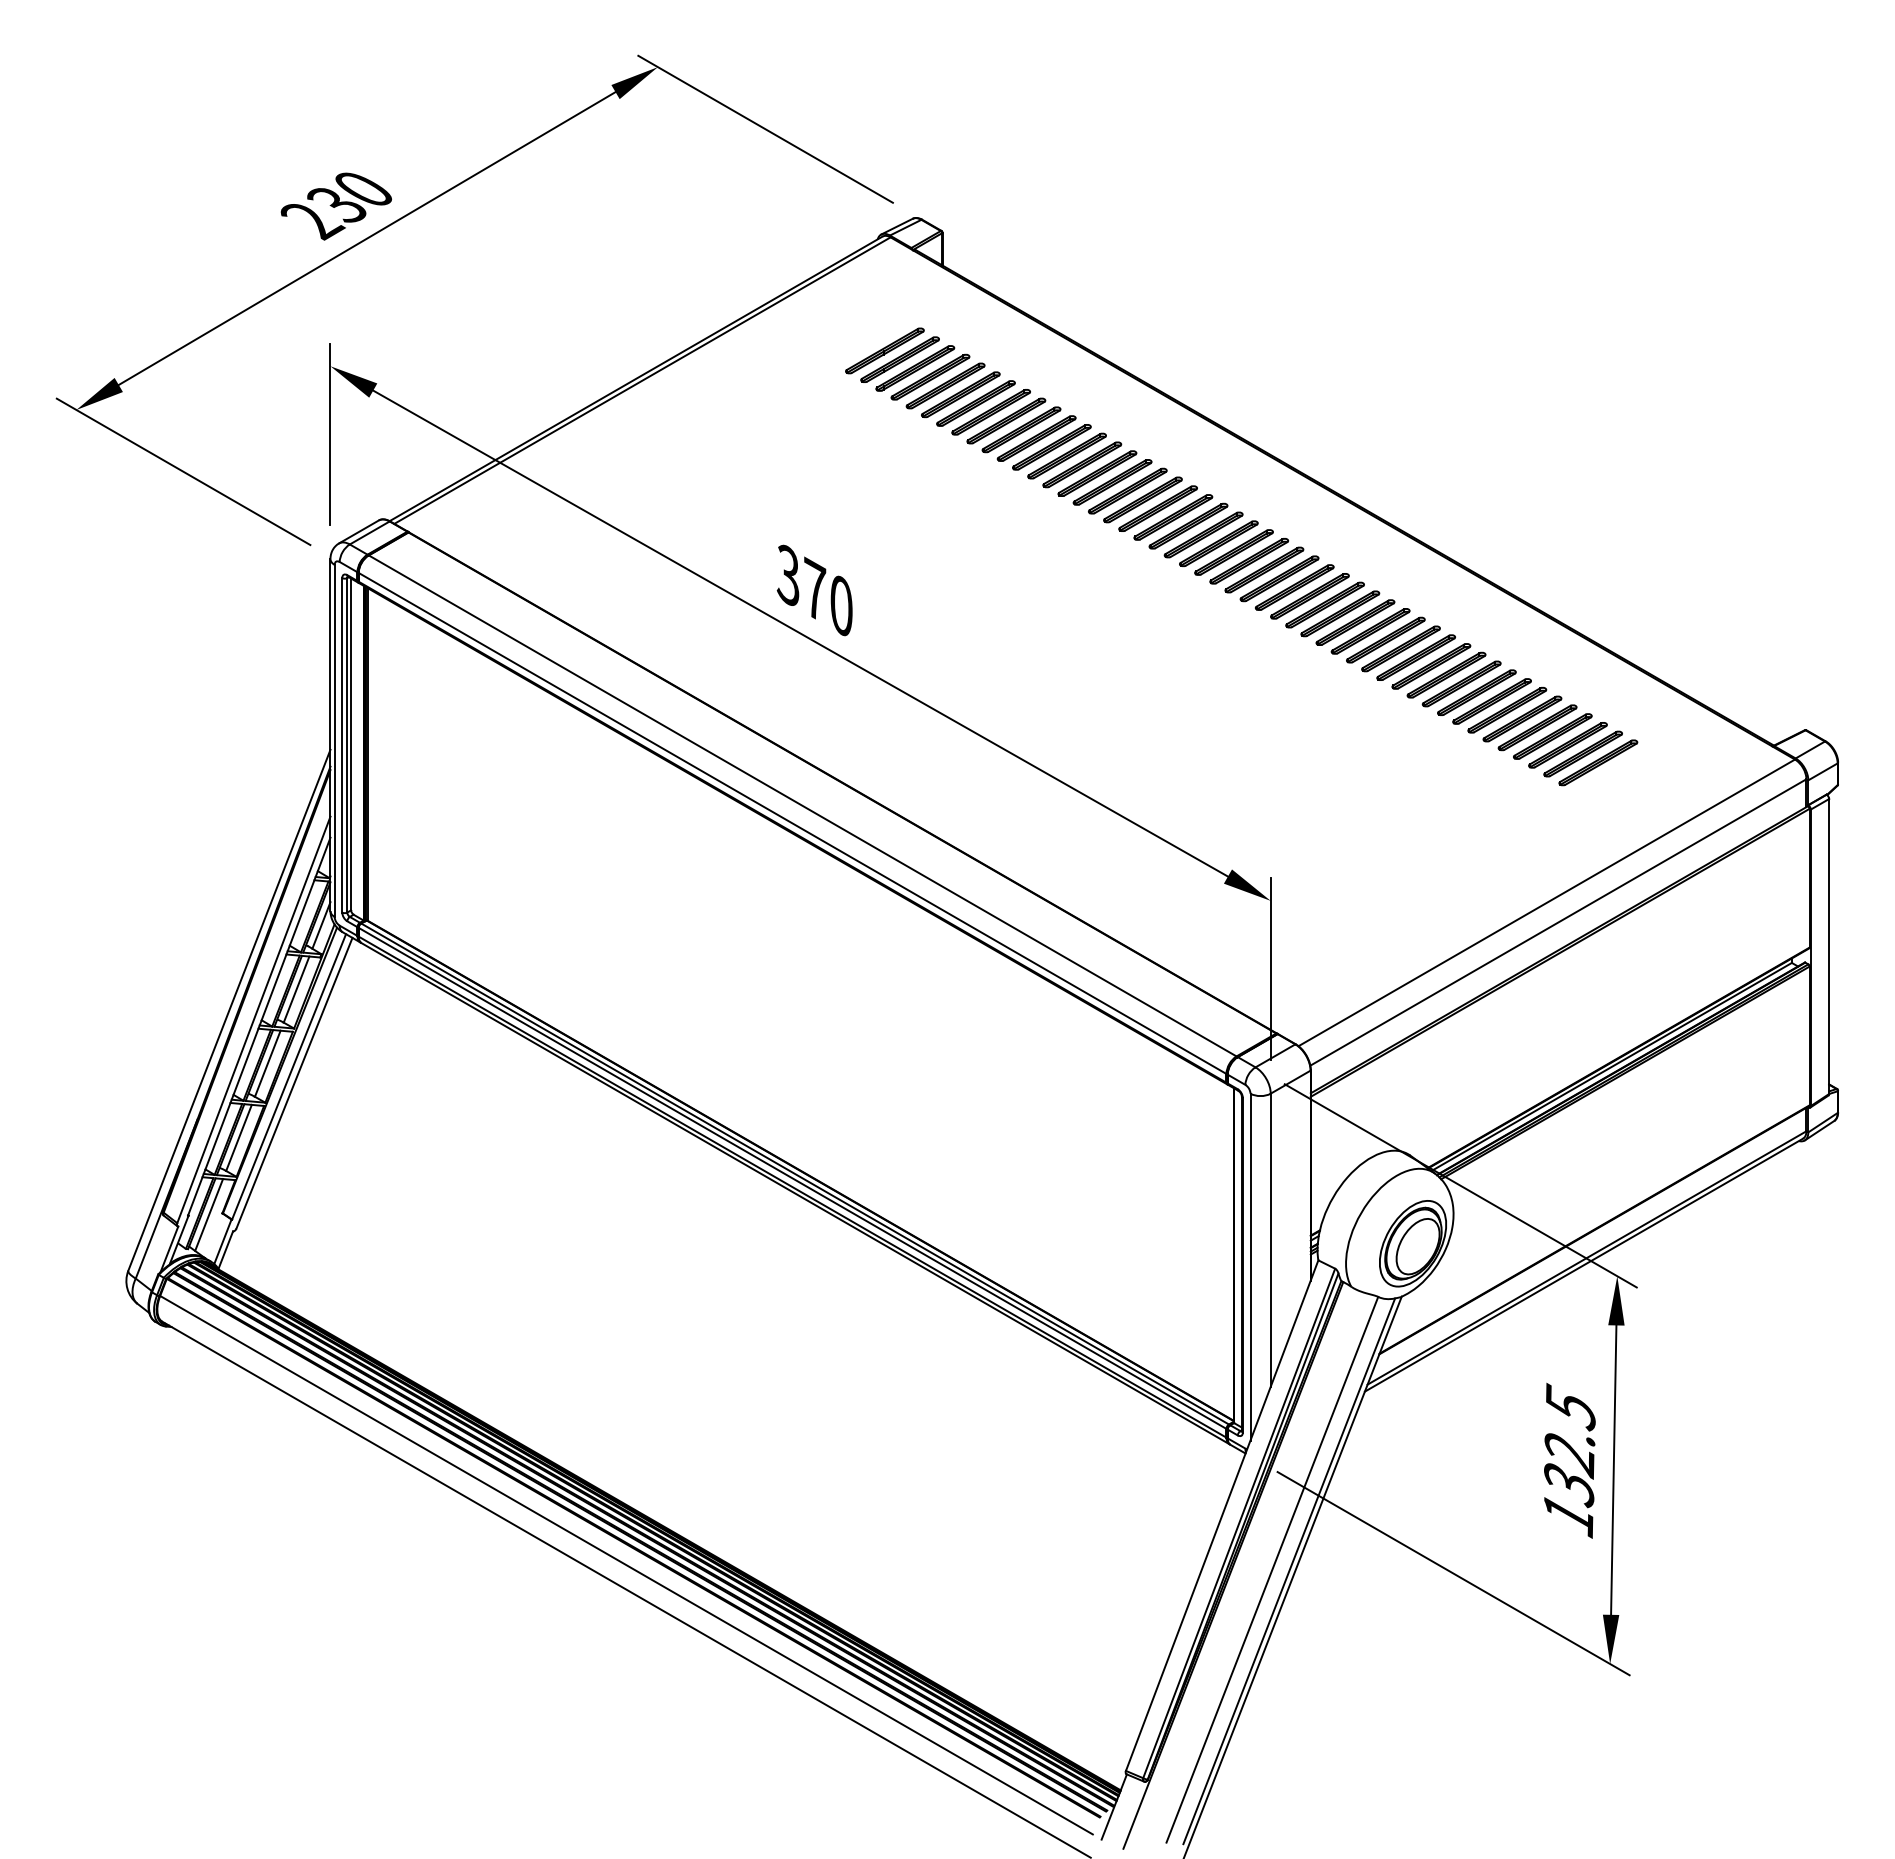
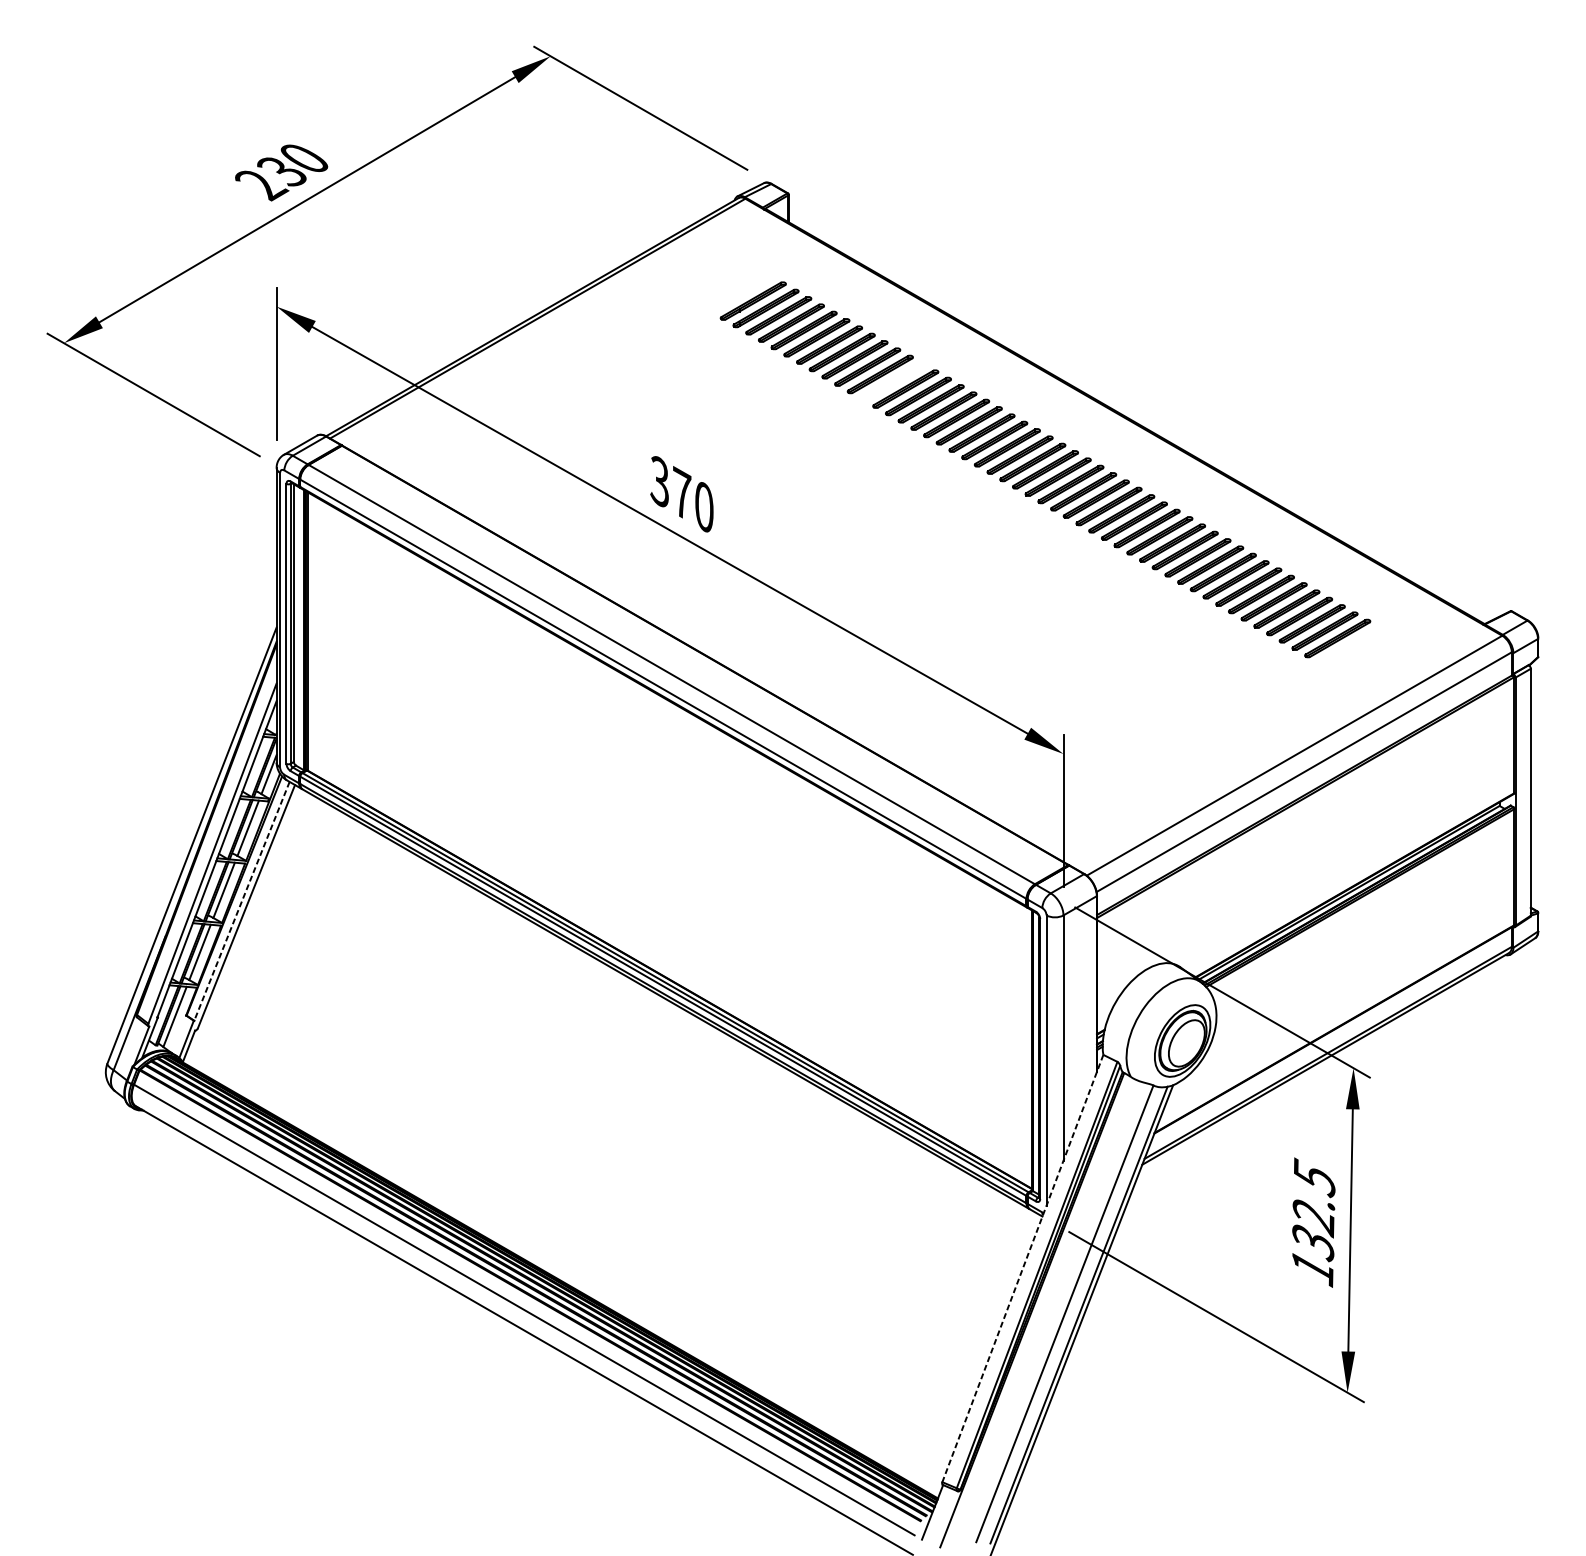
part: (884, 350) -> (740, 293), removed
part: (1066, 455) -> (892, 381), removed
line: (289, 1076) -> (242, 901), solid -> dashed
line: (1222, 1515) -> (1023, 1268), solid -> dashed

